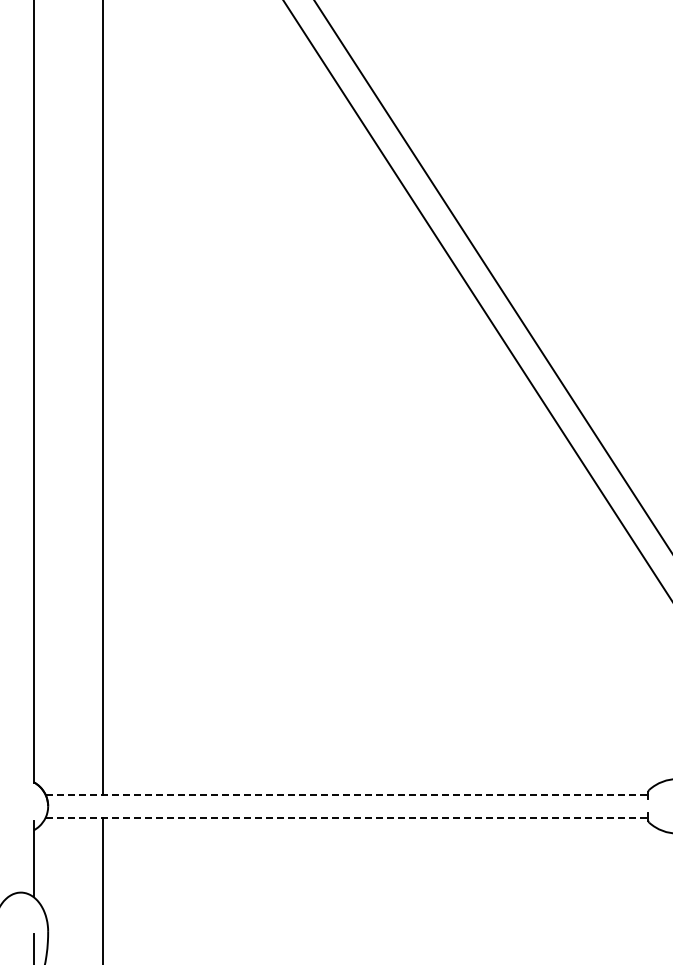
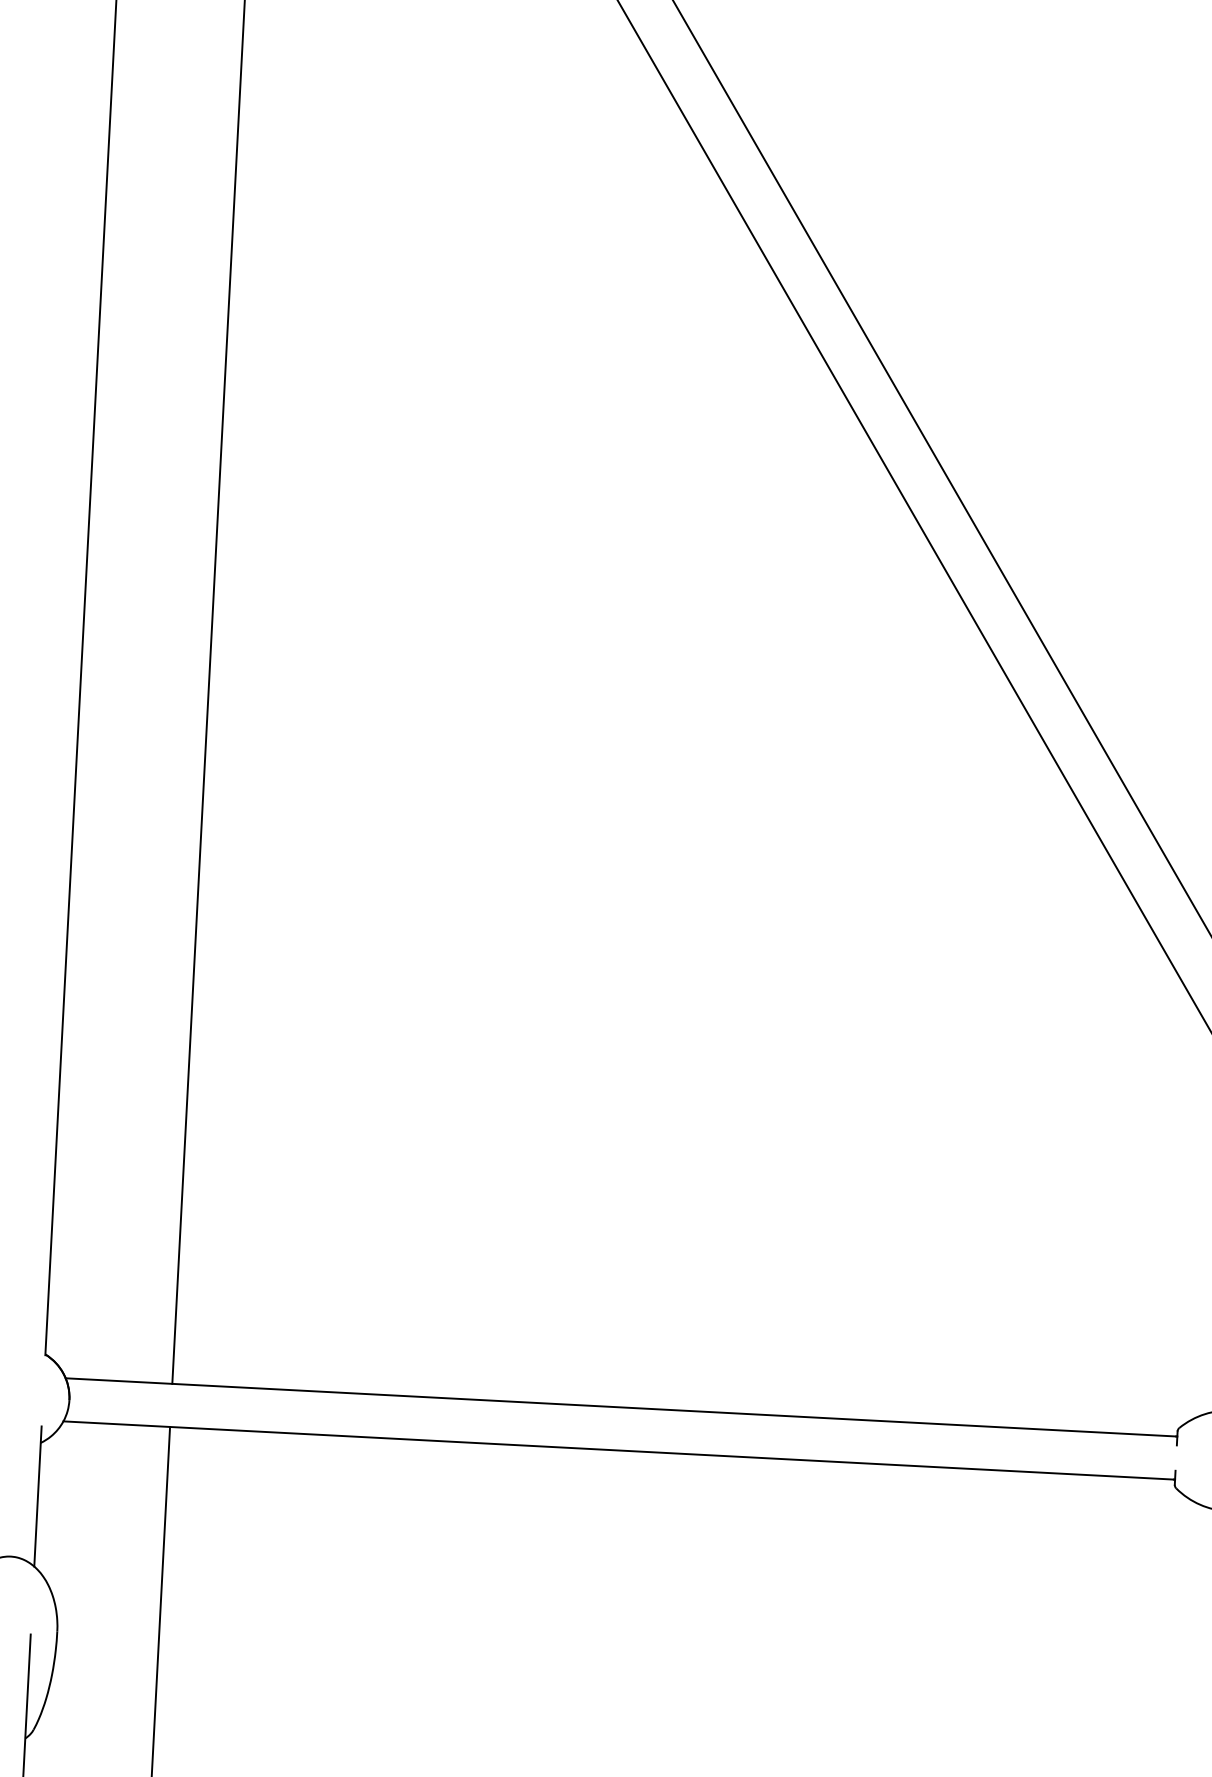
line: (347, 794) -> (622, 1407), dashed -> solid
line: (347, 818) -> (620, 1451), dashed -> solid

